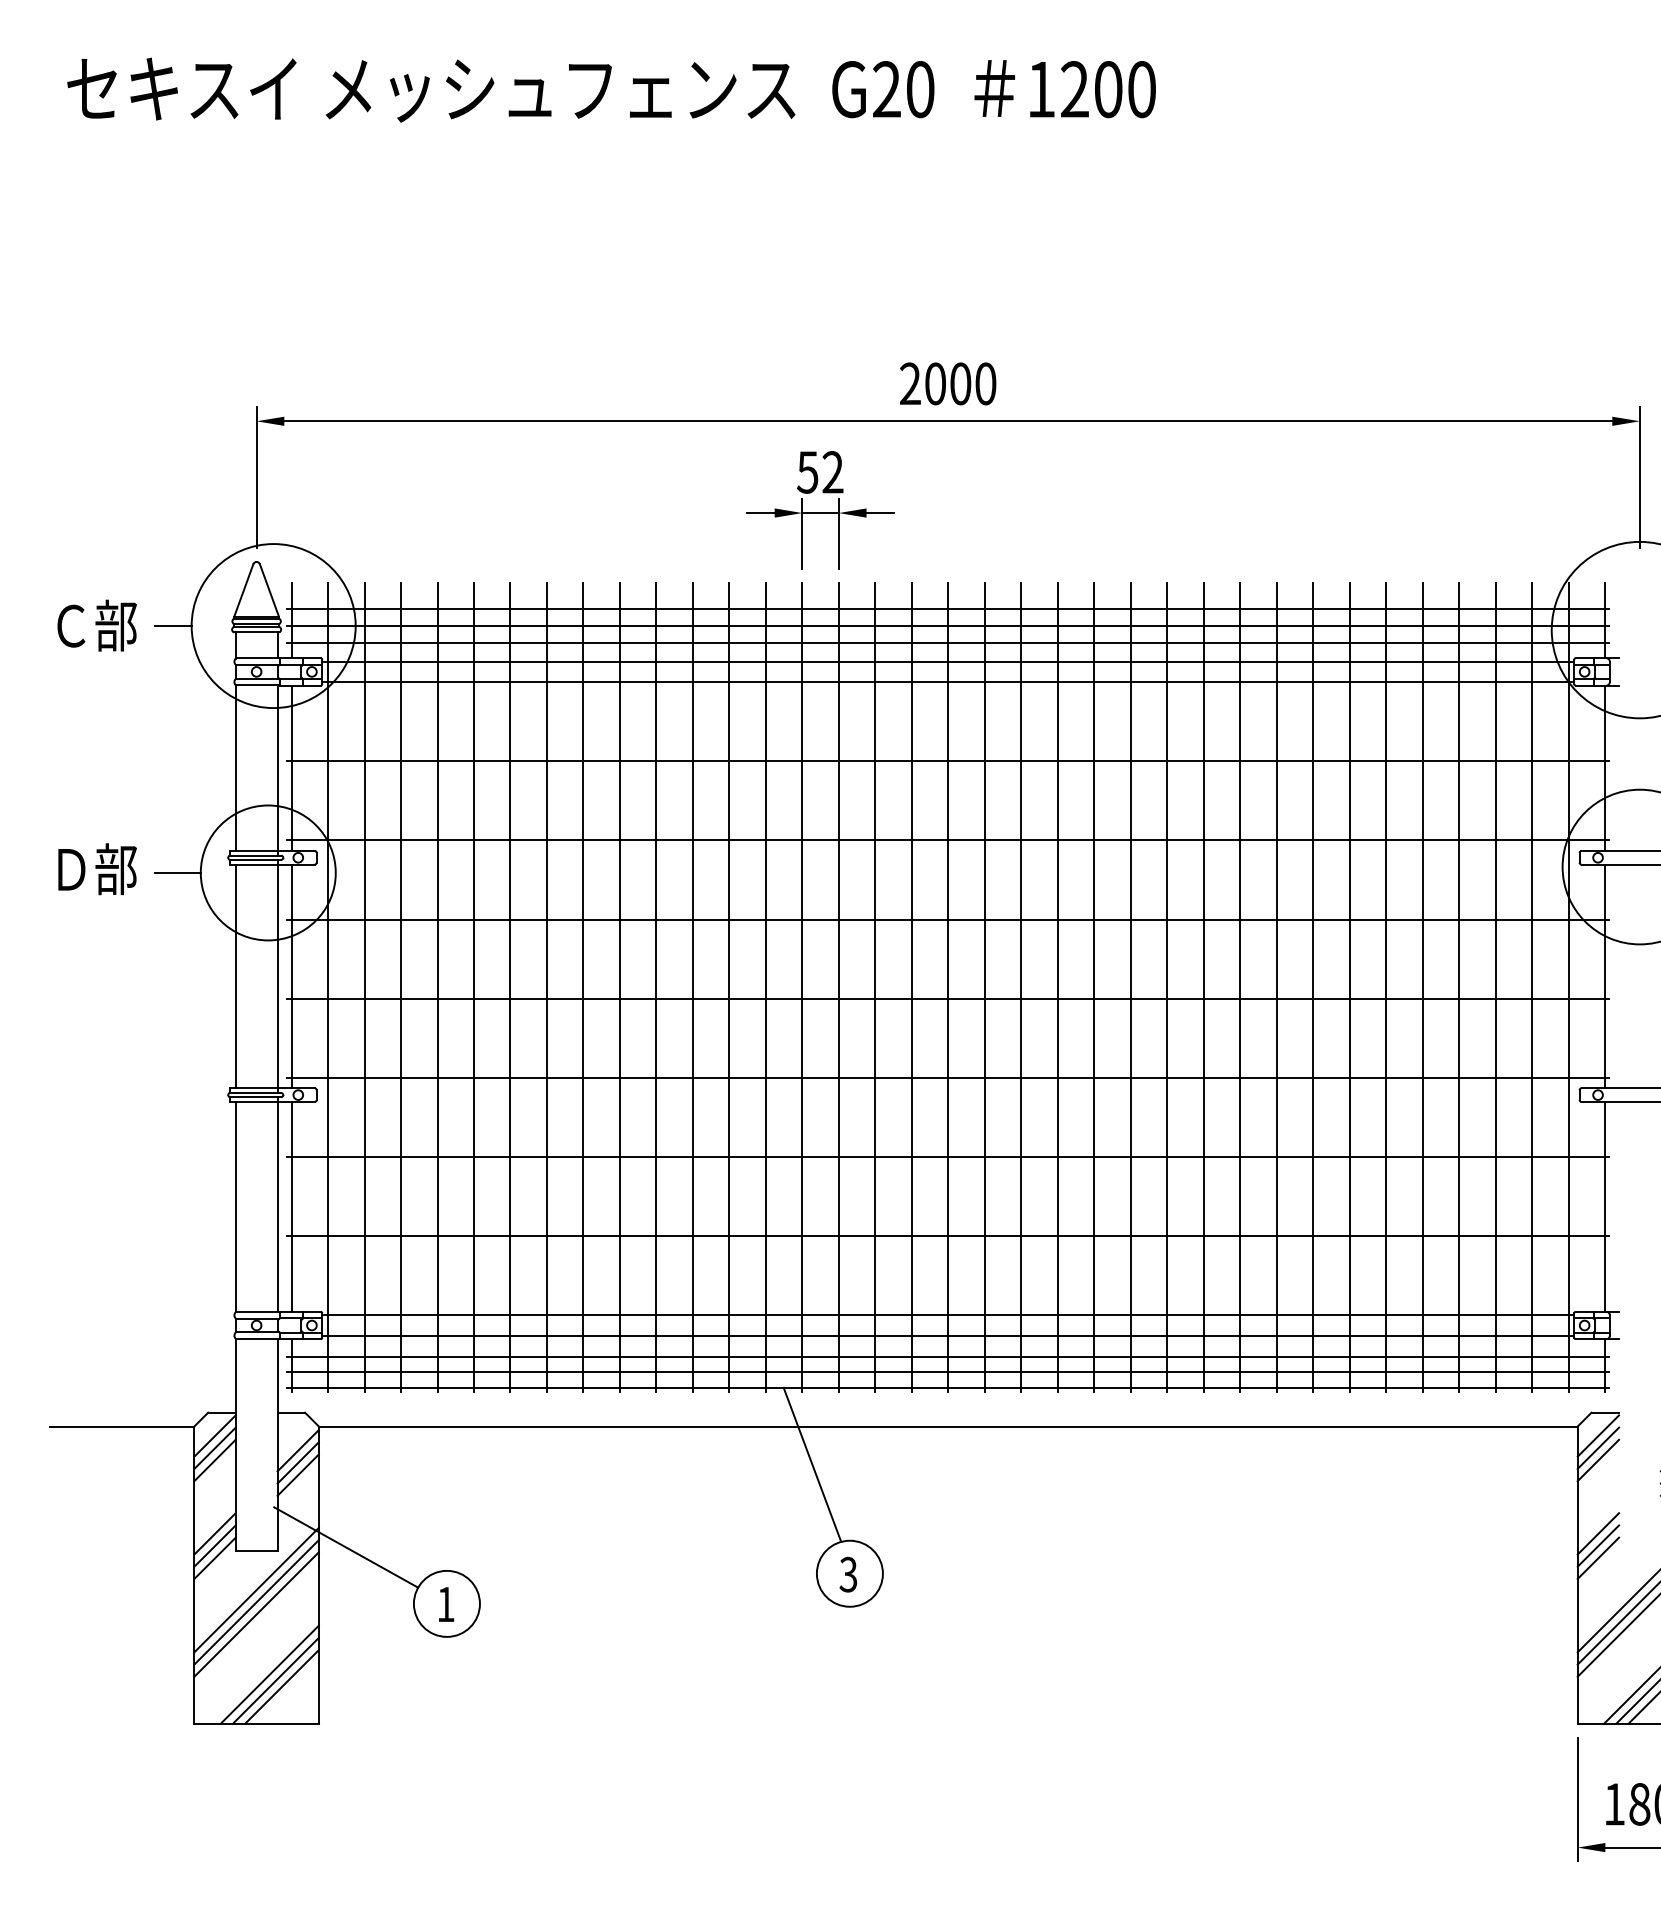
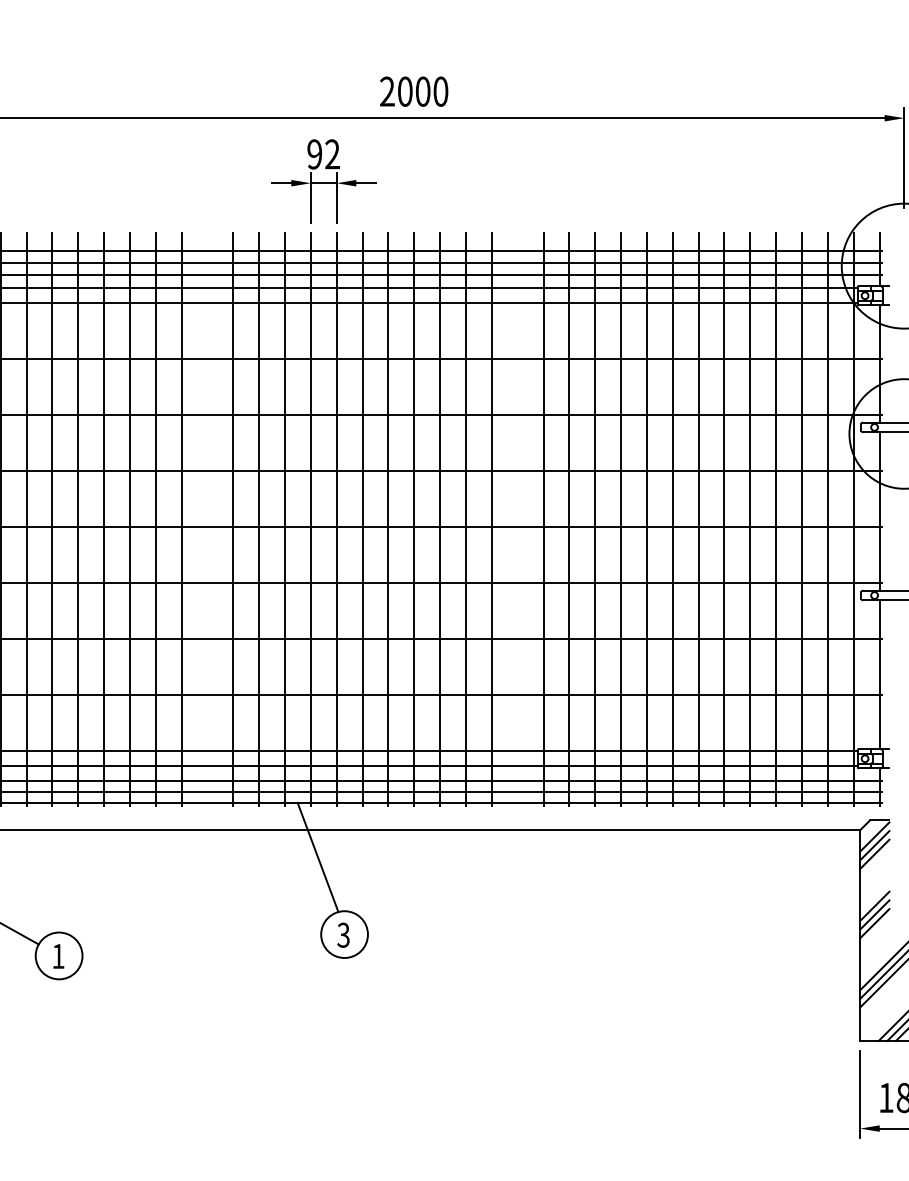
text: (807, 472) -> (314, 154), 52 -> 92
line: (656, 986) -> (207, 518), removed
line: (1094, 986) -> (517, 518), removed

